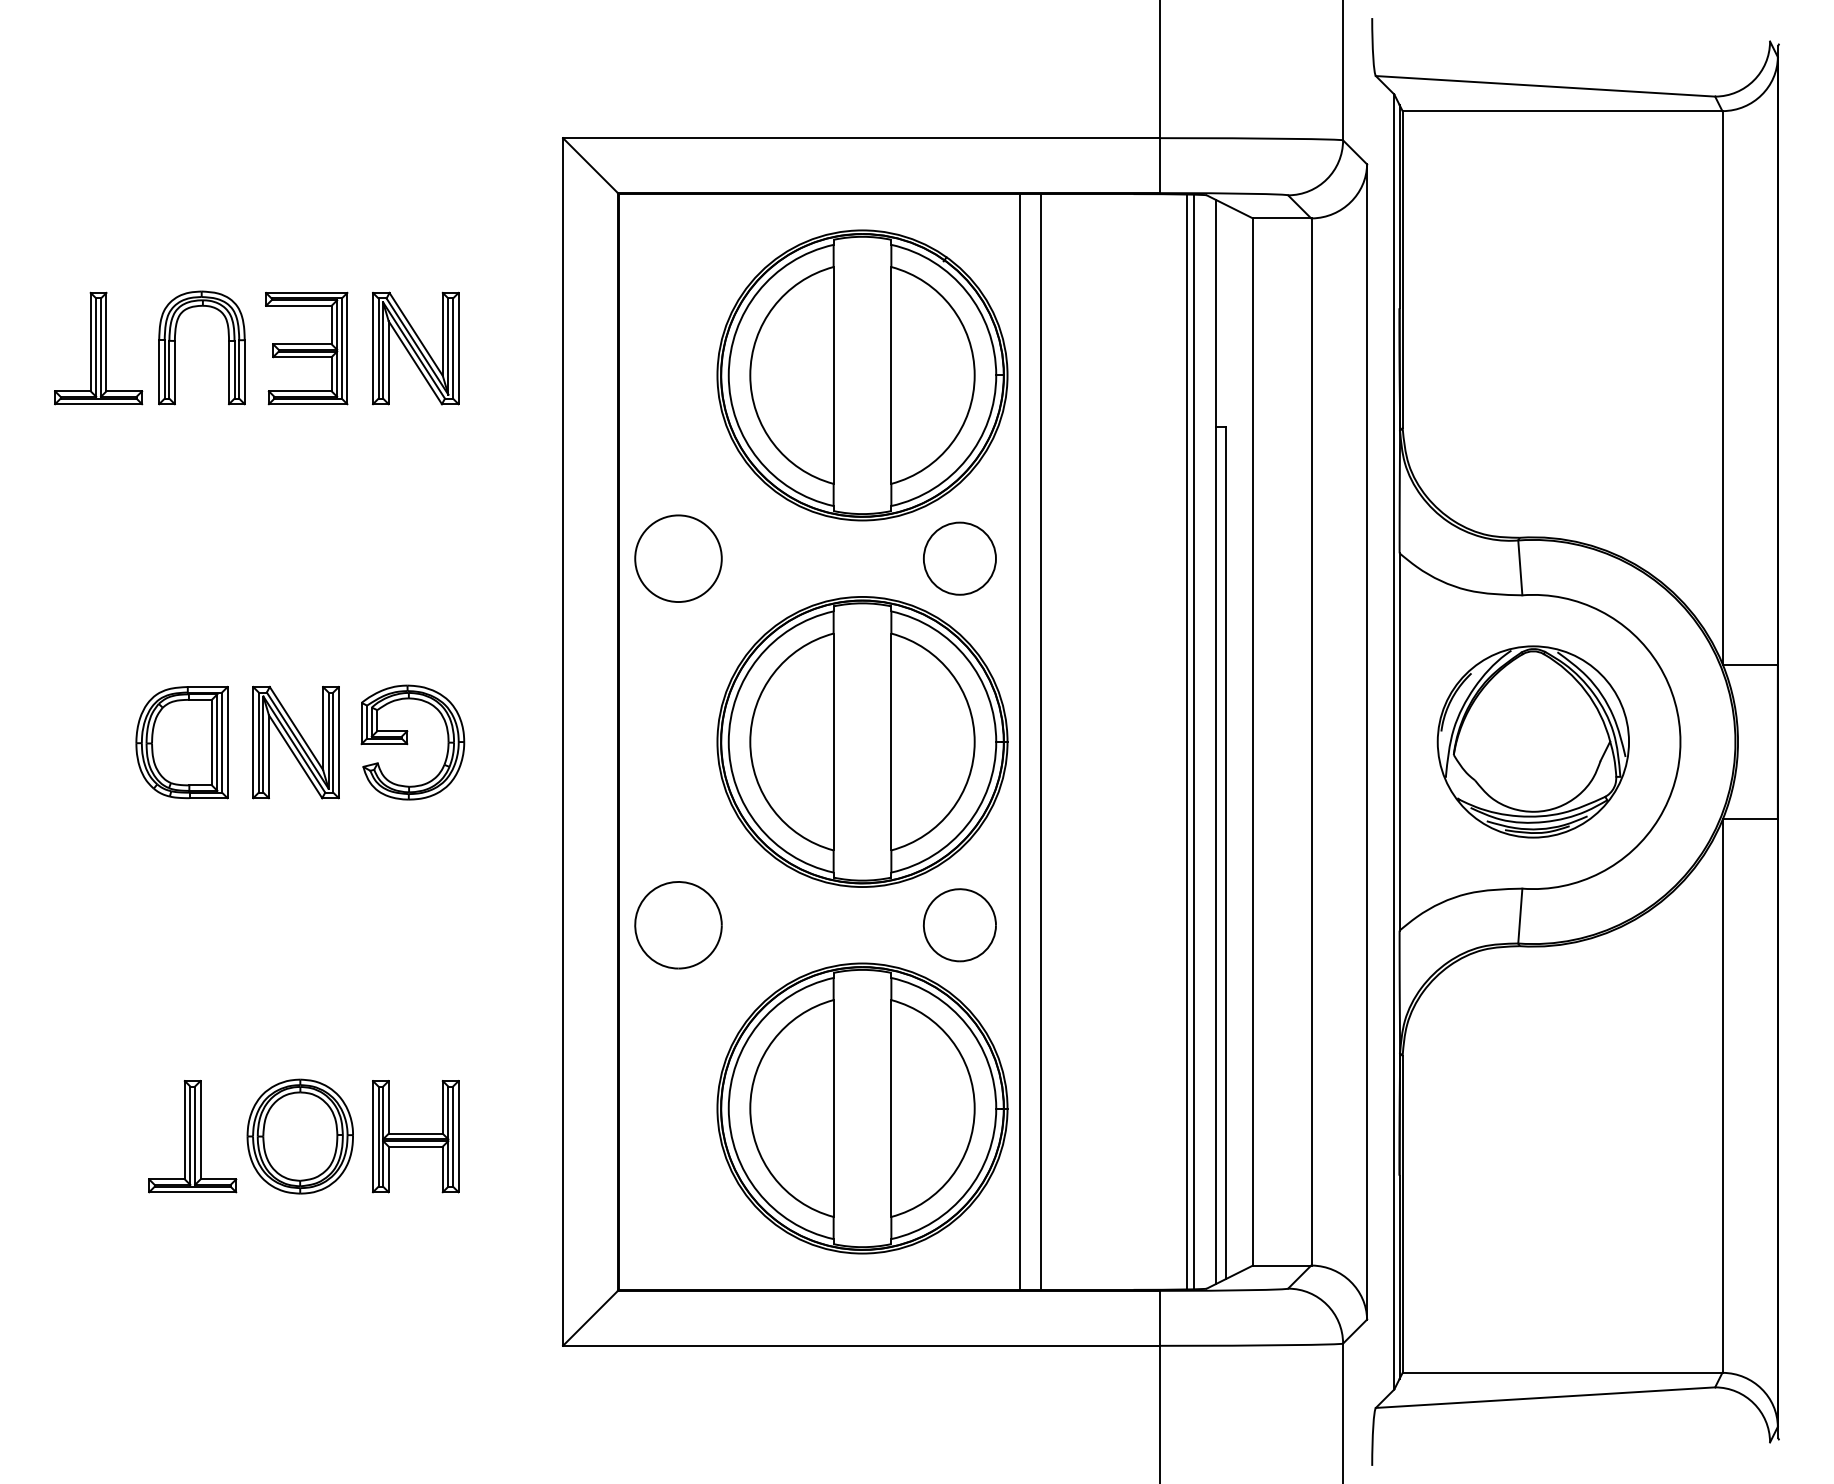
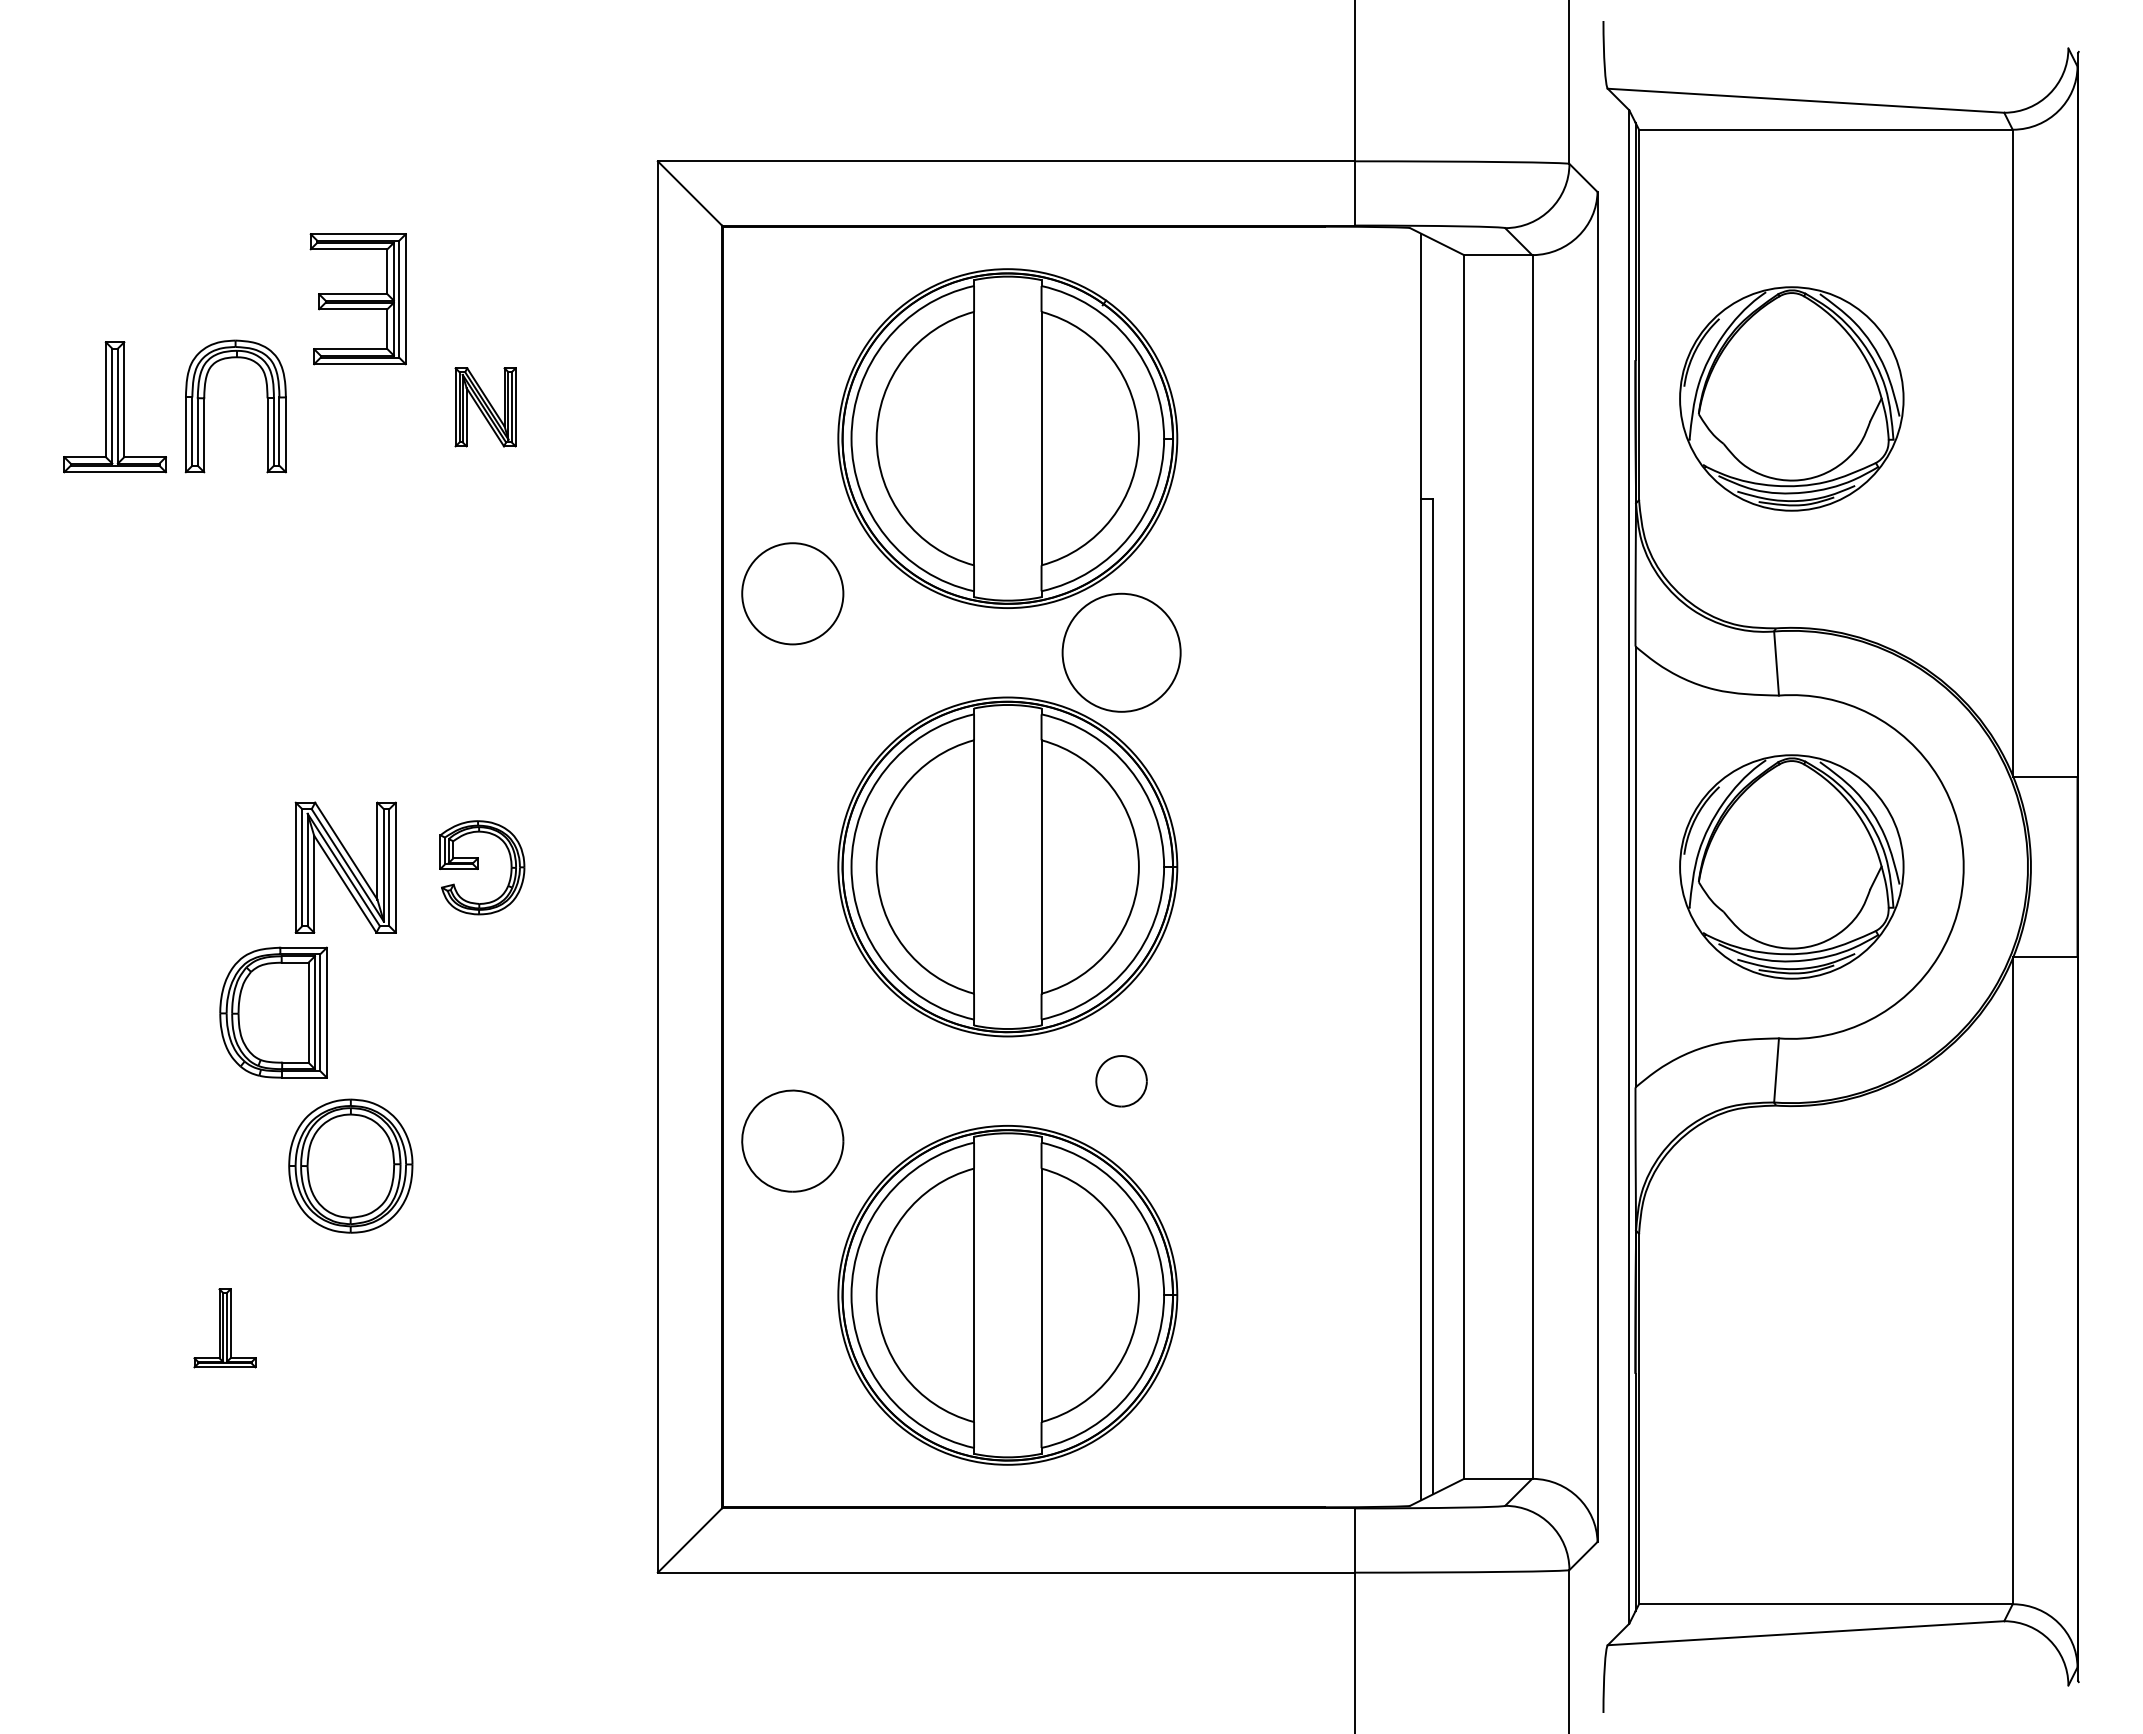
part: (1533, 341) -> (1791, 398), added
part: (306, 348) -> (357, 299), moved
part: (415, 348) -> (485, 407), size x0.6
circle: (678, 558) -> (792, 593), moved
circle: (959, 558) -> (1121, 652), size x1.4
line: (1019, 741) -> (1191, 866), removed
line: (1040, 741) -> (1215, 866), removed
line: (1187, 741) -> (1387, 866), removed
line: (1194, 741) -> (1395, 866), removed
part: (181, 742) -> (273, 1012), moved
part: (412, 742) -> (482, 867), size x0.7
part: (678, 924) -> (792, 1140), moved
part: (959, 925) -> (1121, 1081), size x0.6
part: (192, 1136) -> (224, 1328), size x0.6
part: (300, 1136) -> (350, 1165), moved
part: (415, 1136) -> (485, 1328), removed

